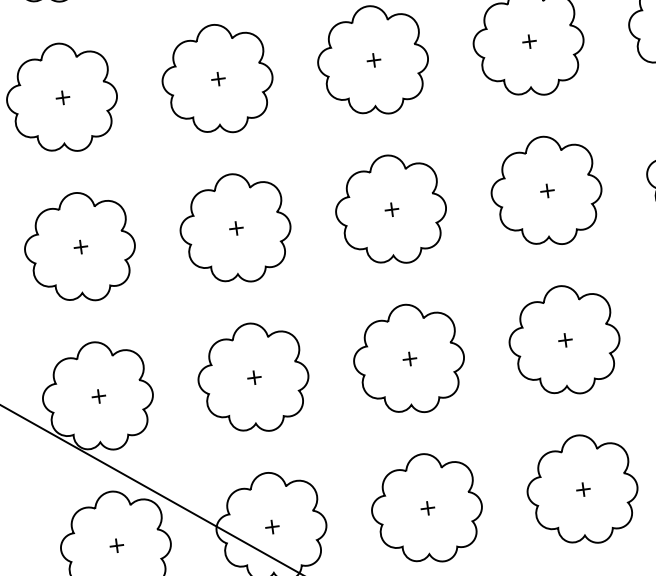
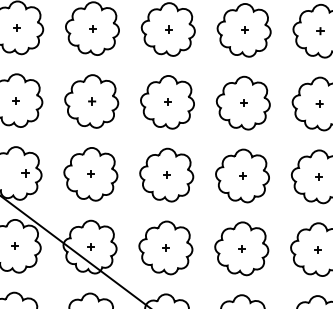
part: (98, 396) -> (25, 173), moved

